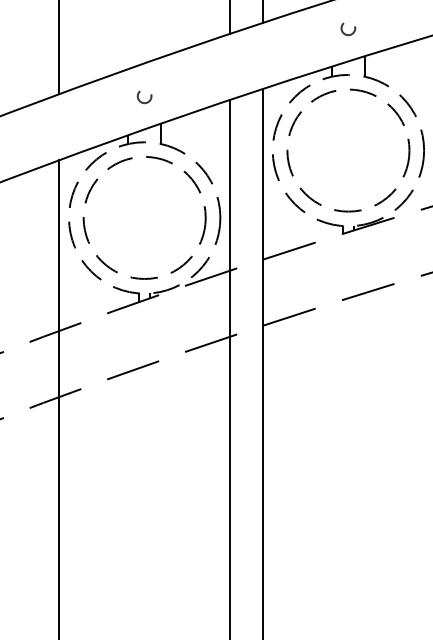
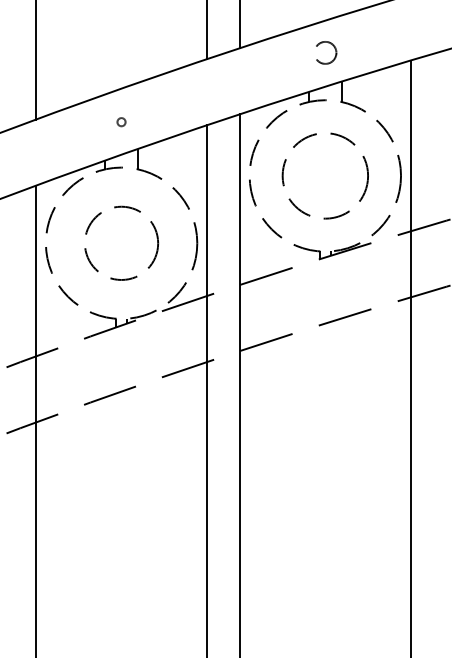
circle: (347, 29) -> (324, 54), size x1.6
circle: (144, 97) -> (121, 122), size x0.6
circle: (348, 150) -> (325, 175), size x0.7
circle: (144, 218) -> (121, 243), size x0.6

